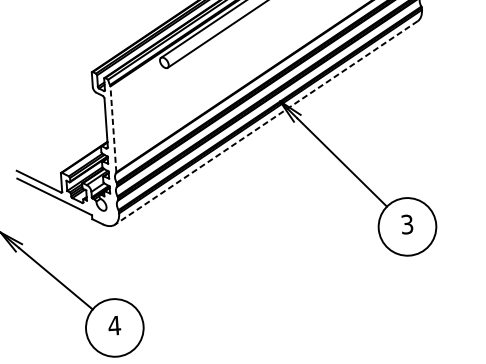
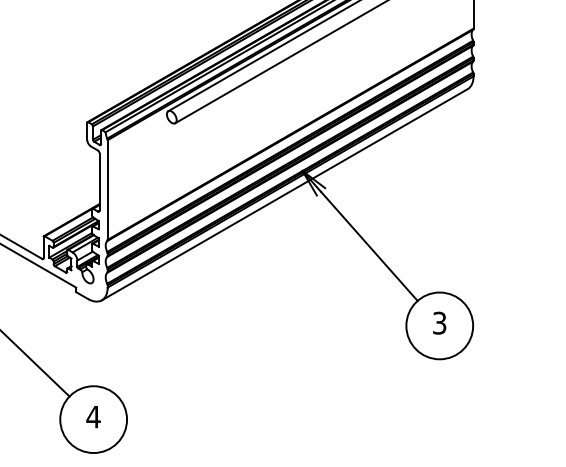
line: (266, 122) -> (284, 194), dashed -> solid
line: (113, 129) -> (107, 190), dashed -> solid

